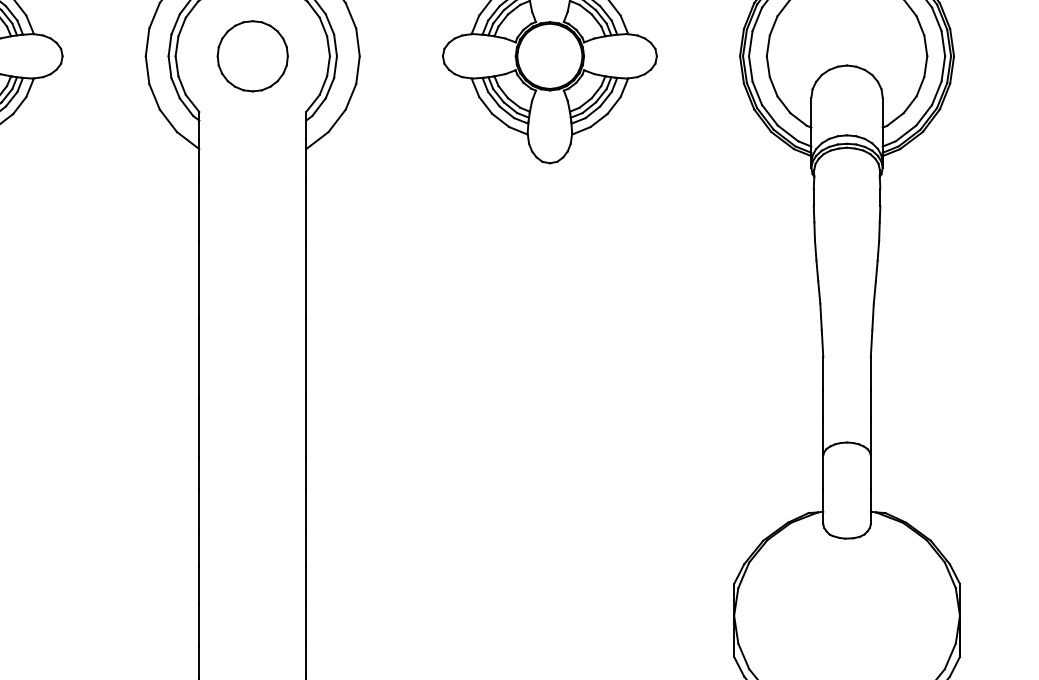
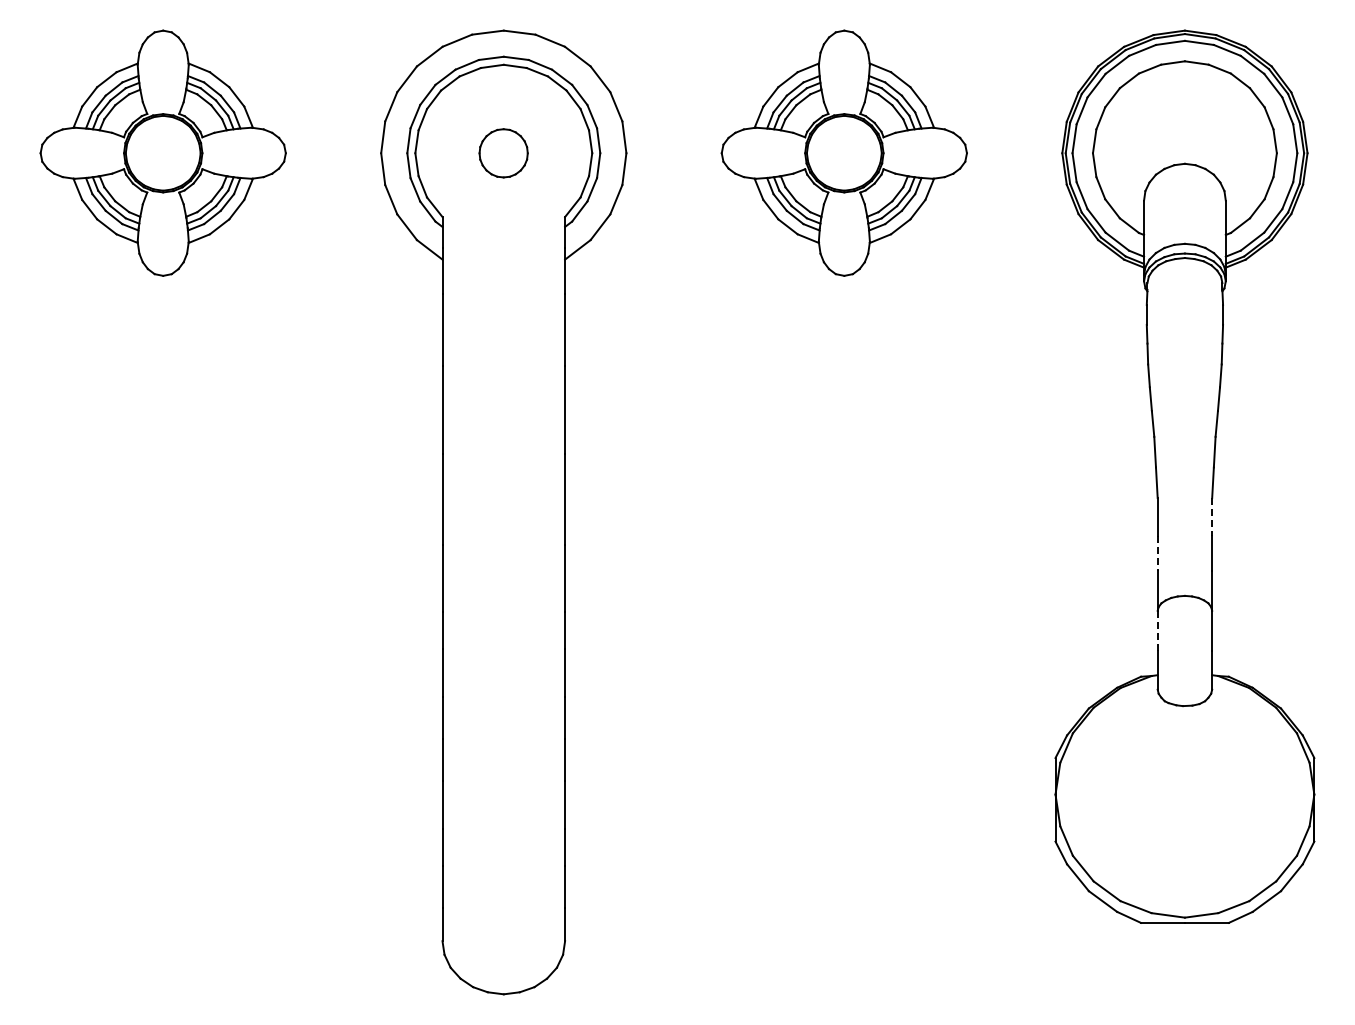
part: (252, 56) -> (503, 153), size x0.6
line: (871, 373) -> (1212, 516), solid -> dashed
line: (823, 405) -> (1157, 553), solid -> dashed
line: (823, 472) -> (1157, 630), solid -> dashed

